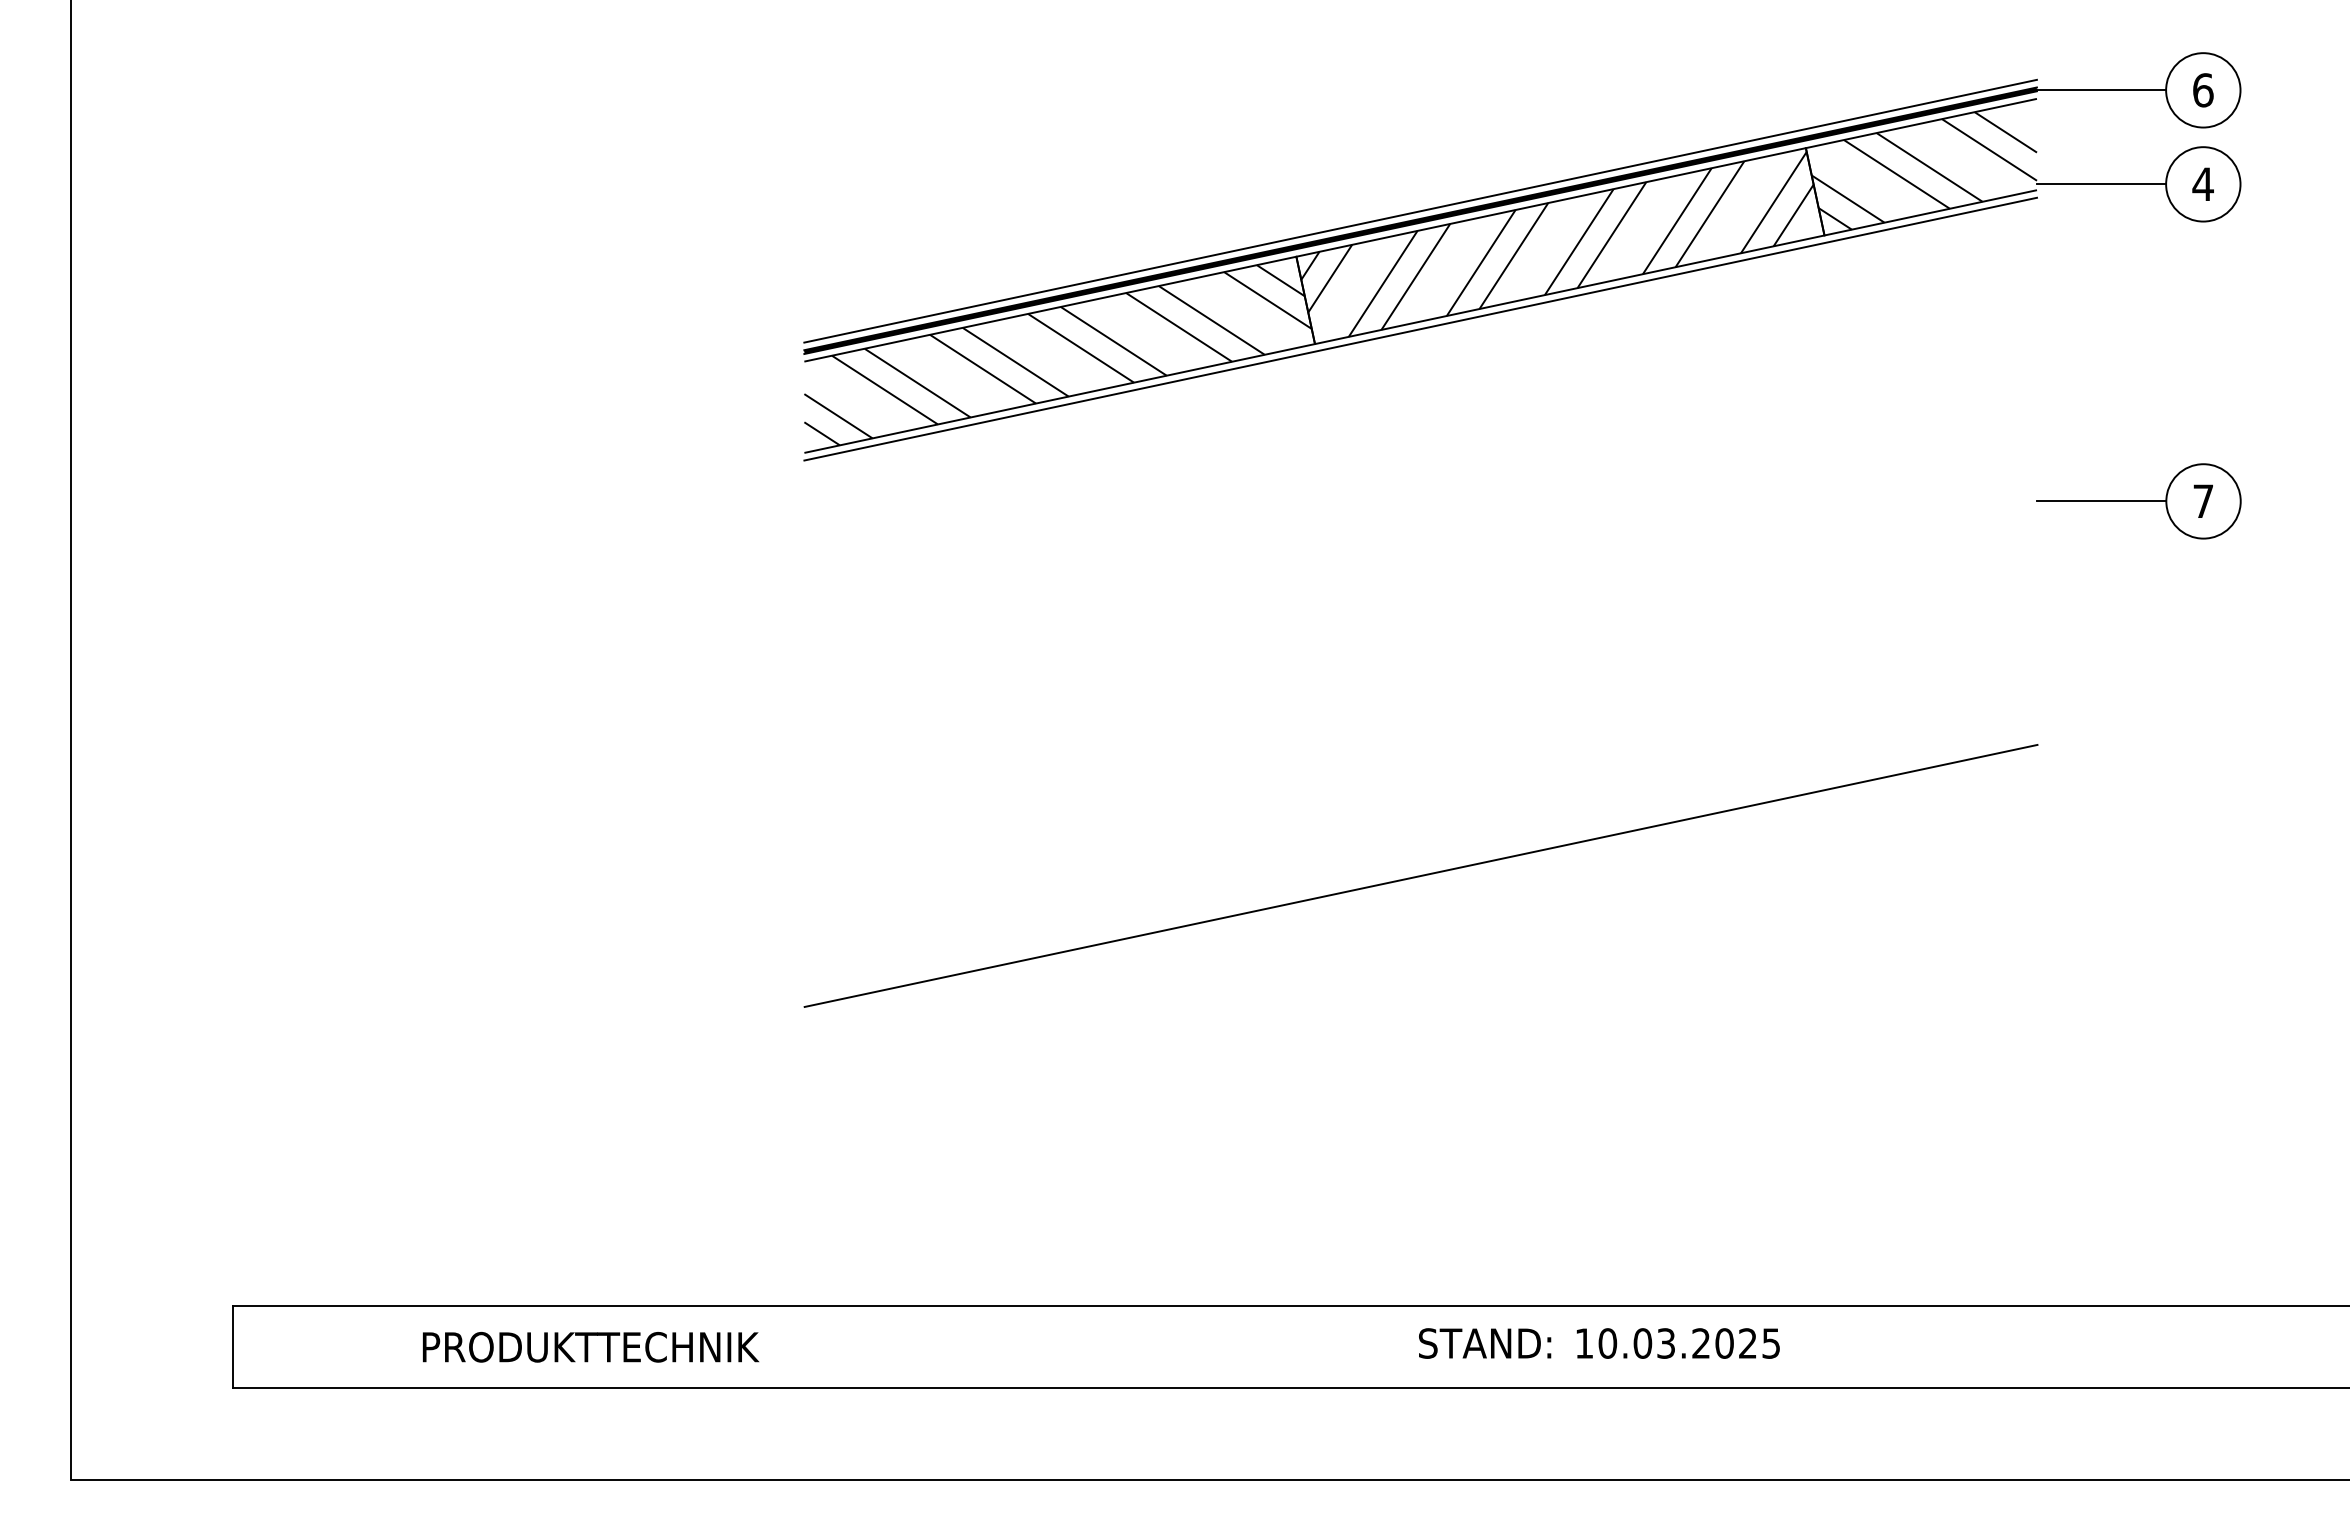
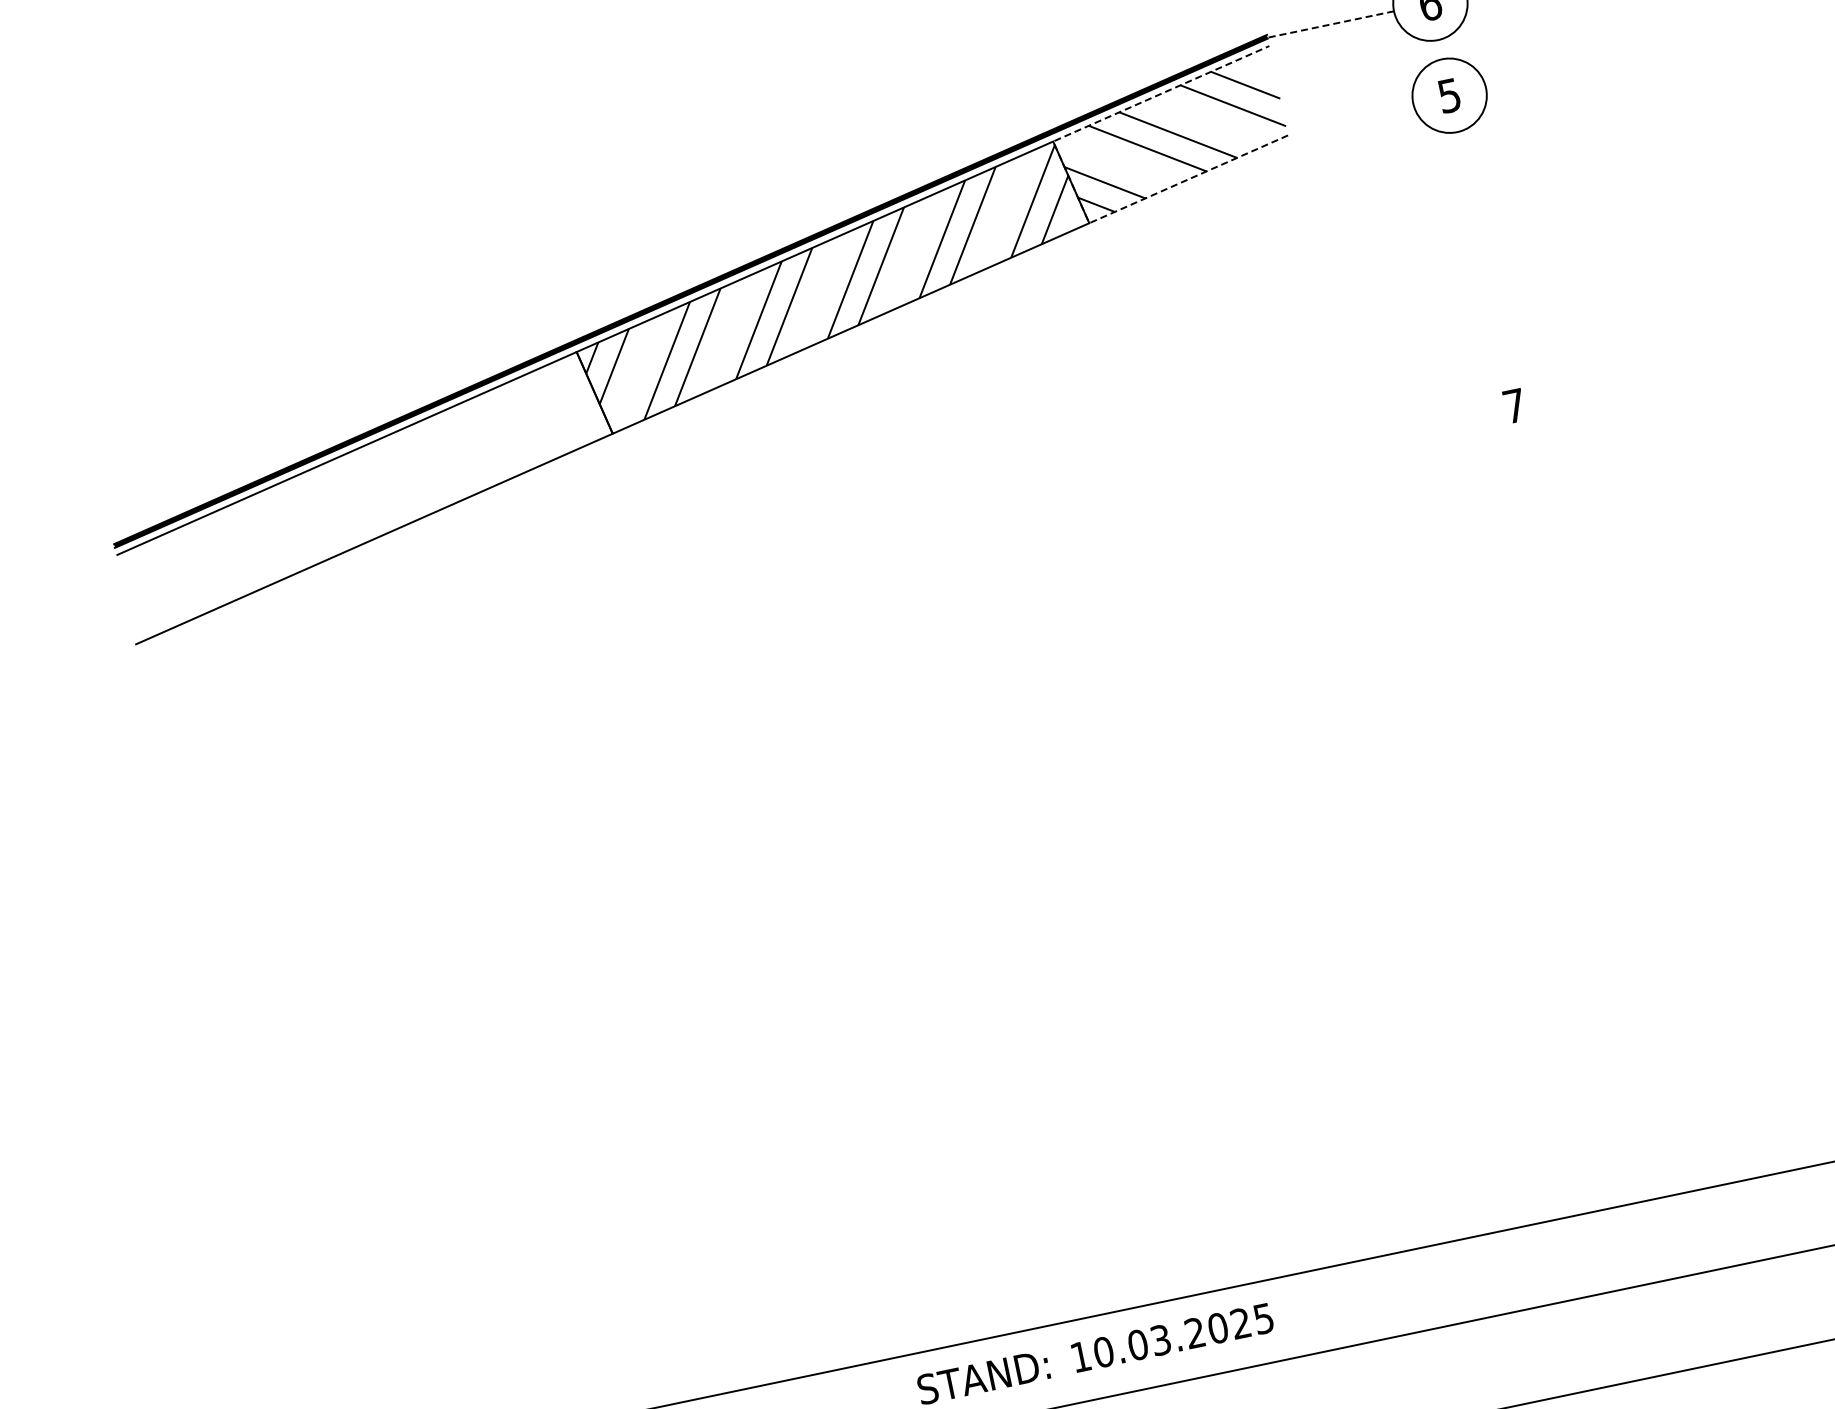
line: (2101, 90) -> (1330, 24), solid -> dashed
line: (1813, 182) -> (1067, 173), solid -> dashed
line: (2101, 184) -> (1350, 116), removed
text: (2202, 184) -> (1448, 96), 4 -> 5
line: (1420, 210) -> (688, 281), removed
line: (1420, 328) -> (712, 396), removed
hatch: (1057, 355) -> (363, 497), removed
part: (2138, 501) -> (1451, 419), removed
line: (1420, 875) -> (824, 932), removed

